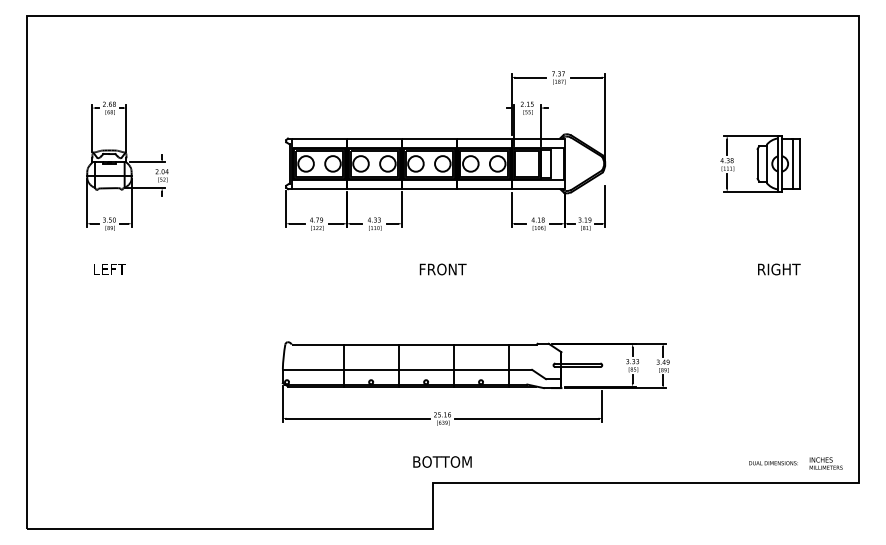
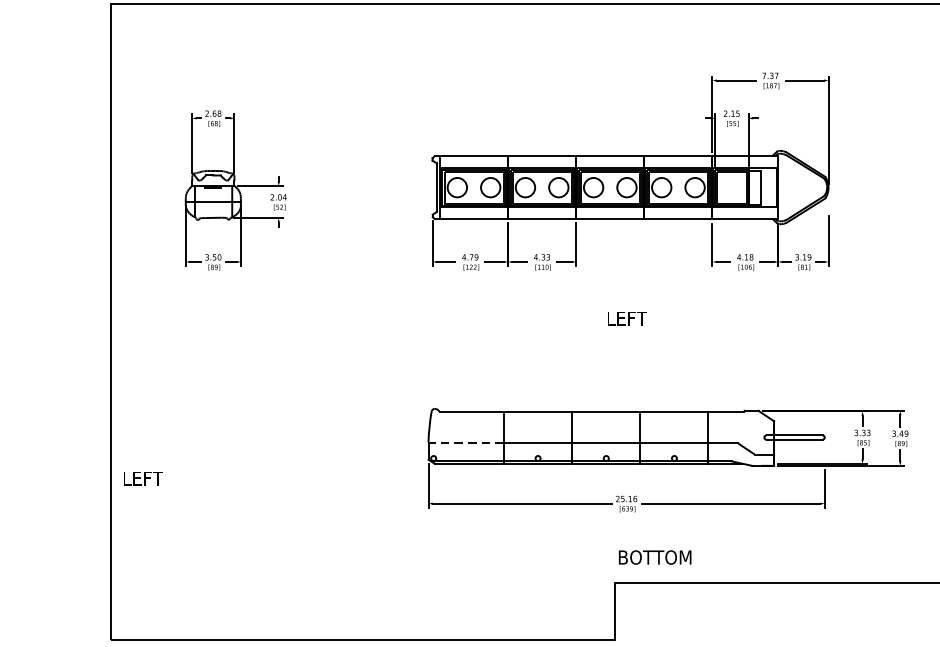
text: (109, 269) -> (142, 478), moved
text: (442, 269) -> (626, 318), FRONT -> LEFT
line: (312, 369) -> (465, 442), solid -> dashed
text: (442, 461) -> (655, 556), moved

